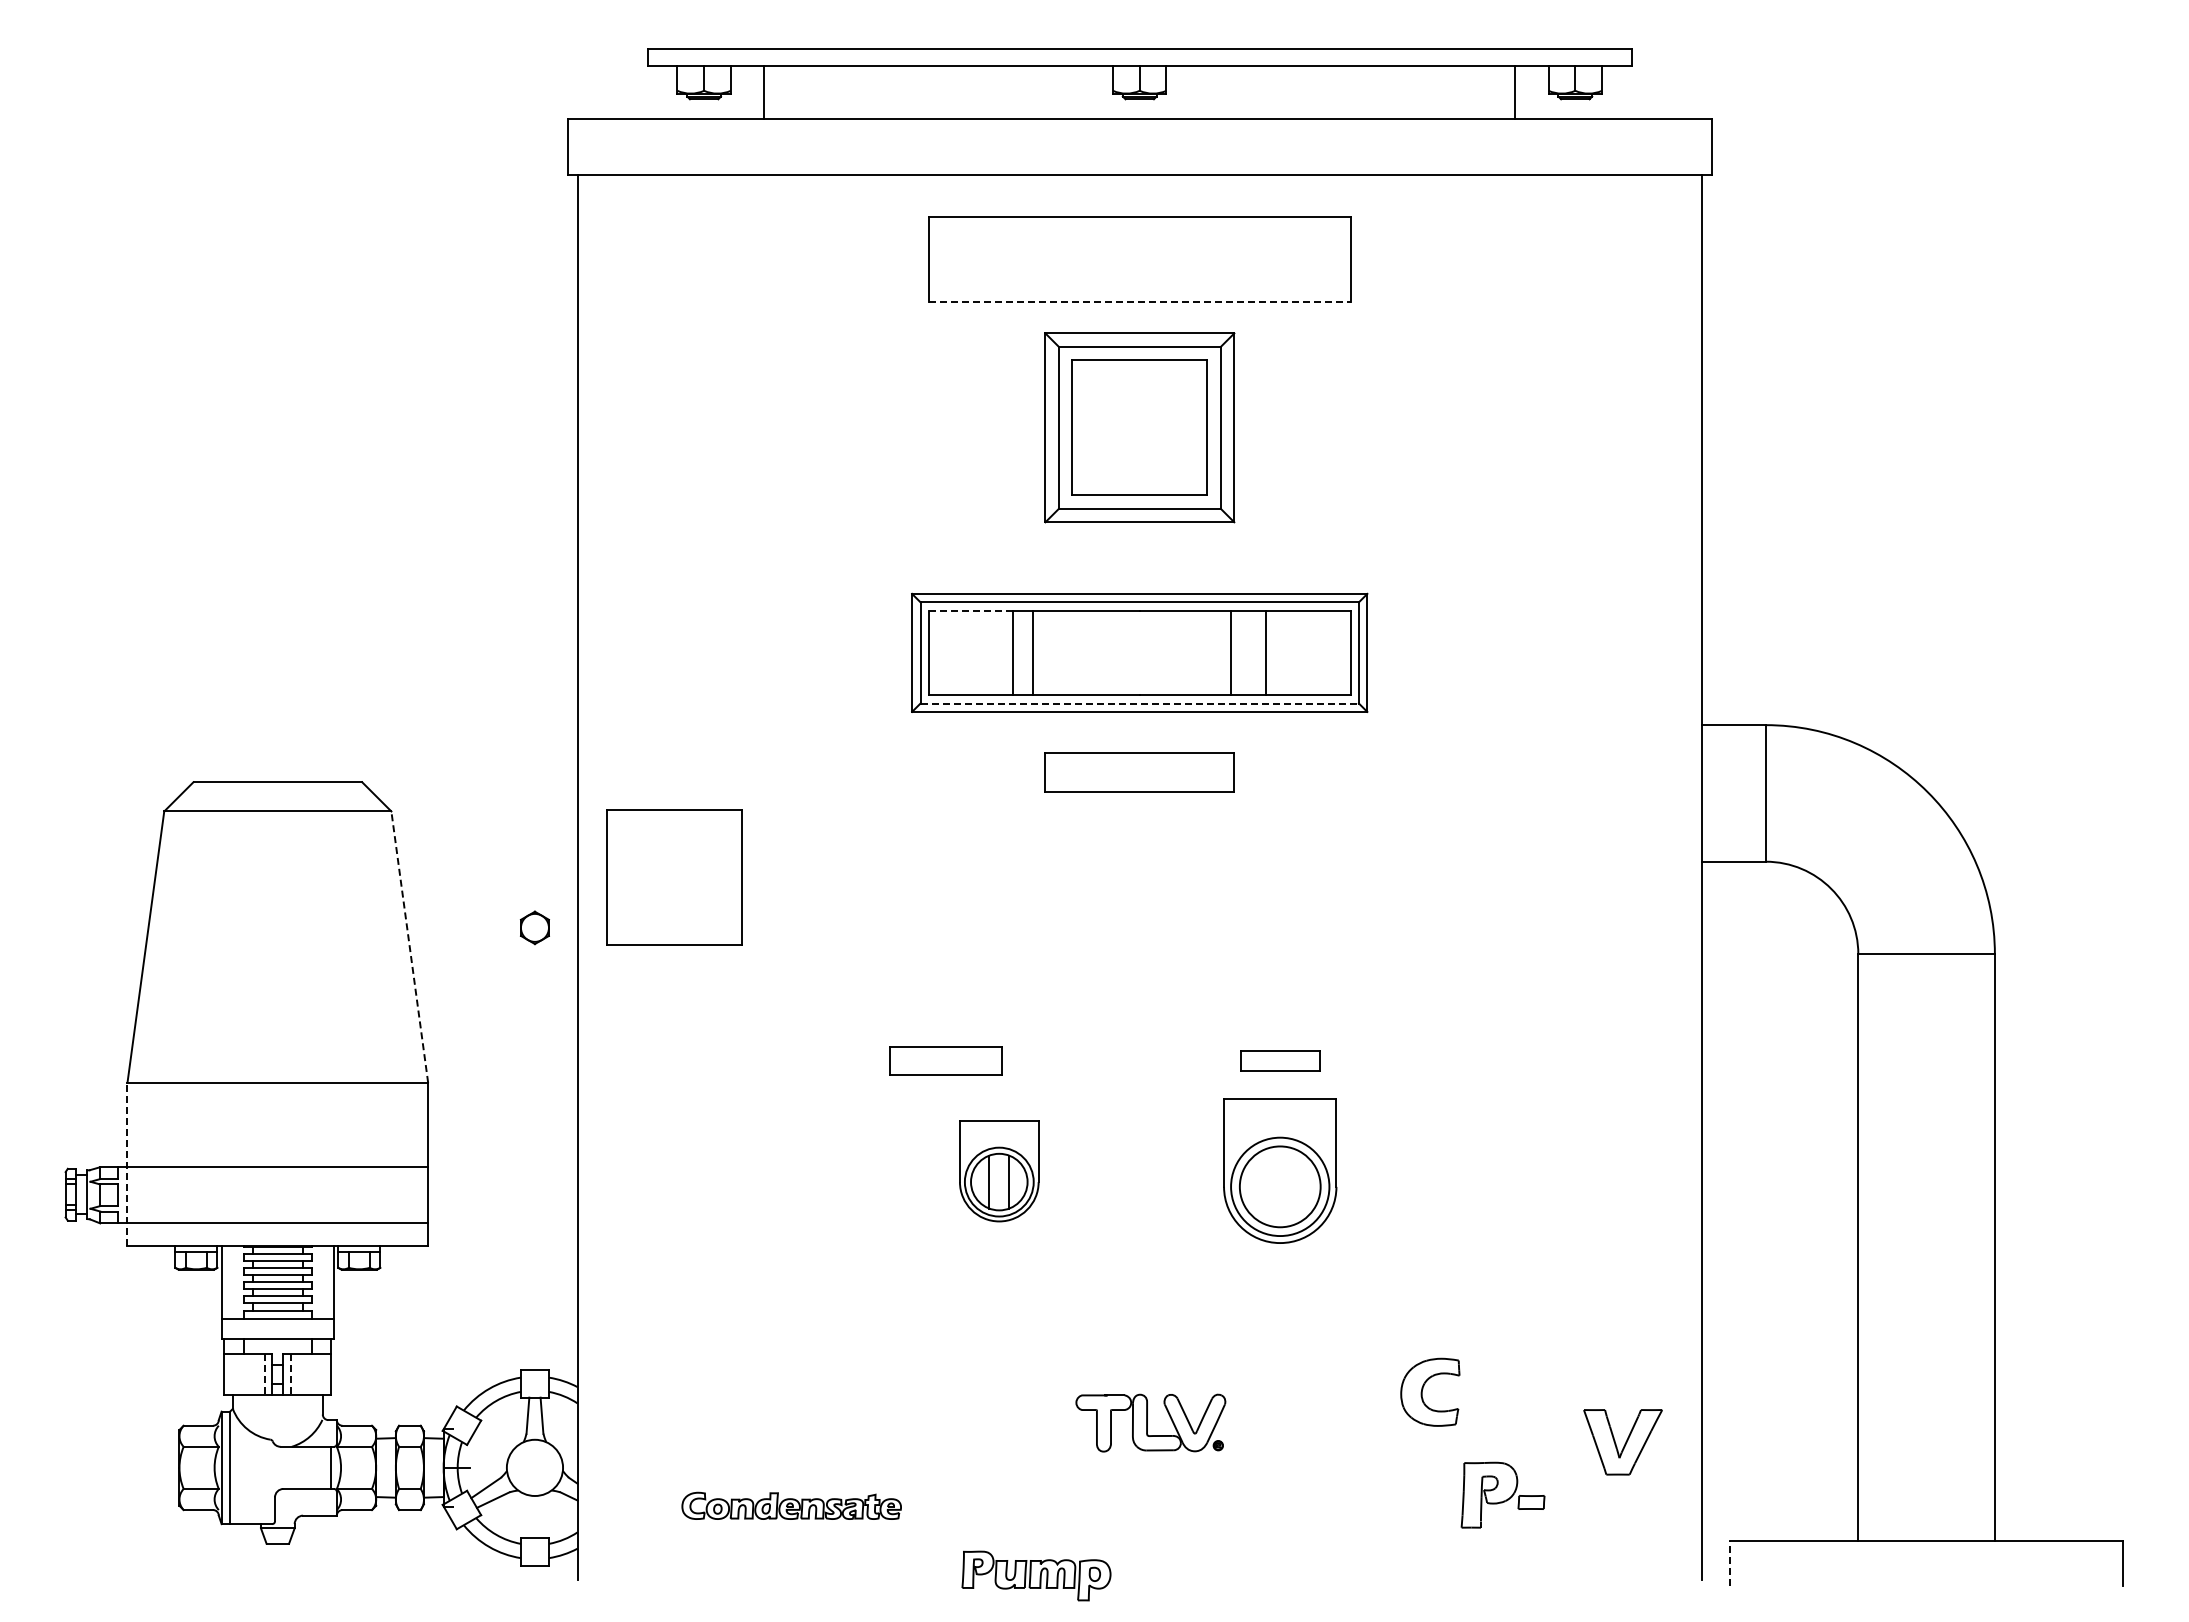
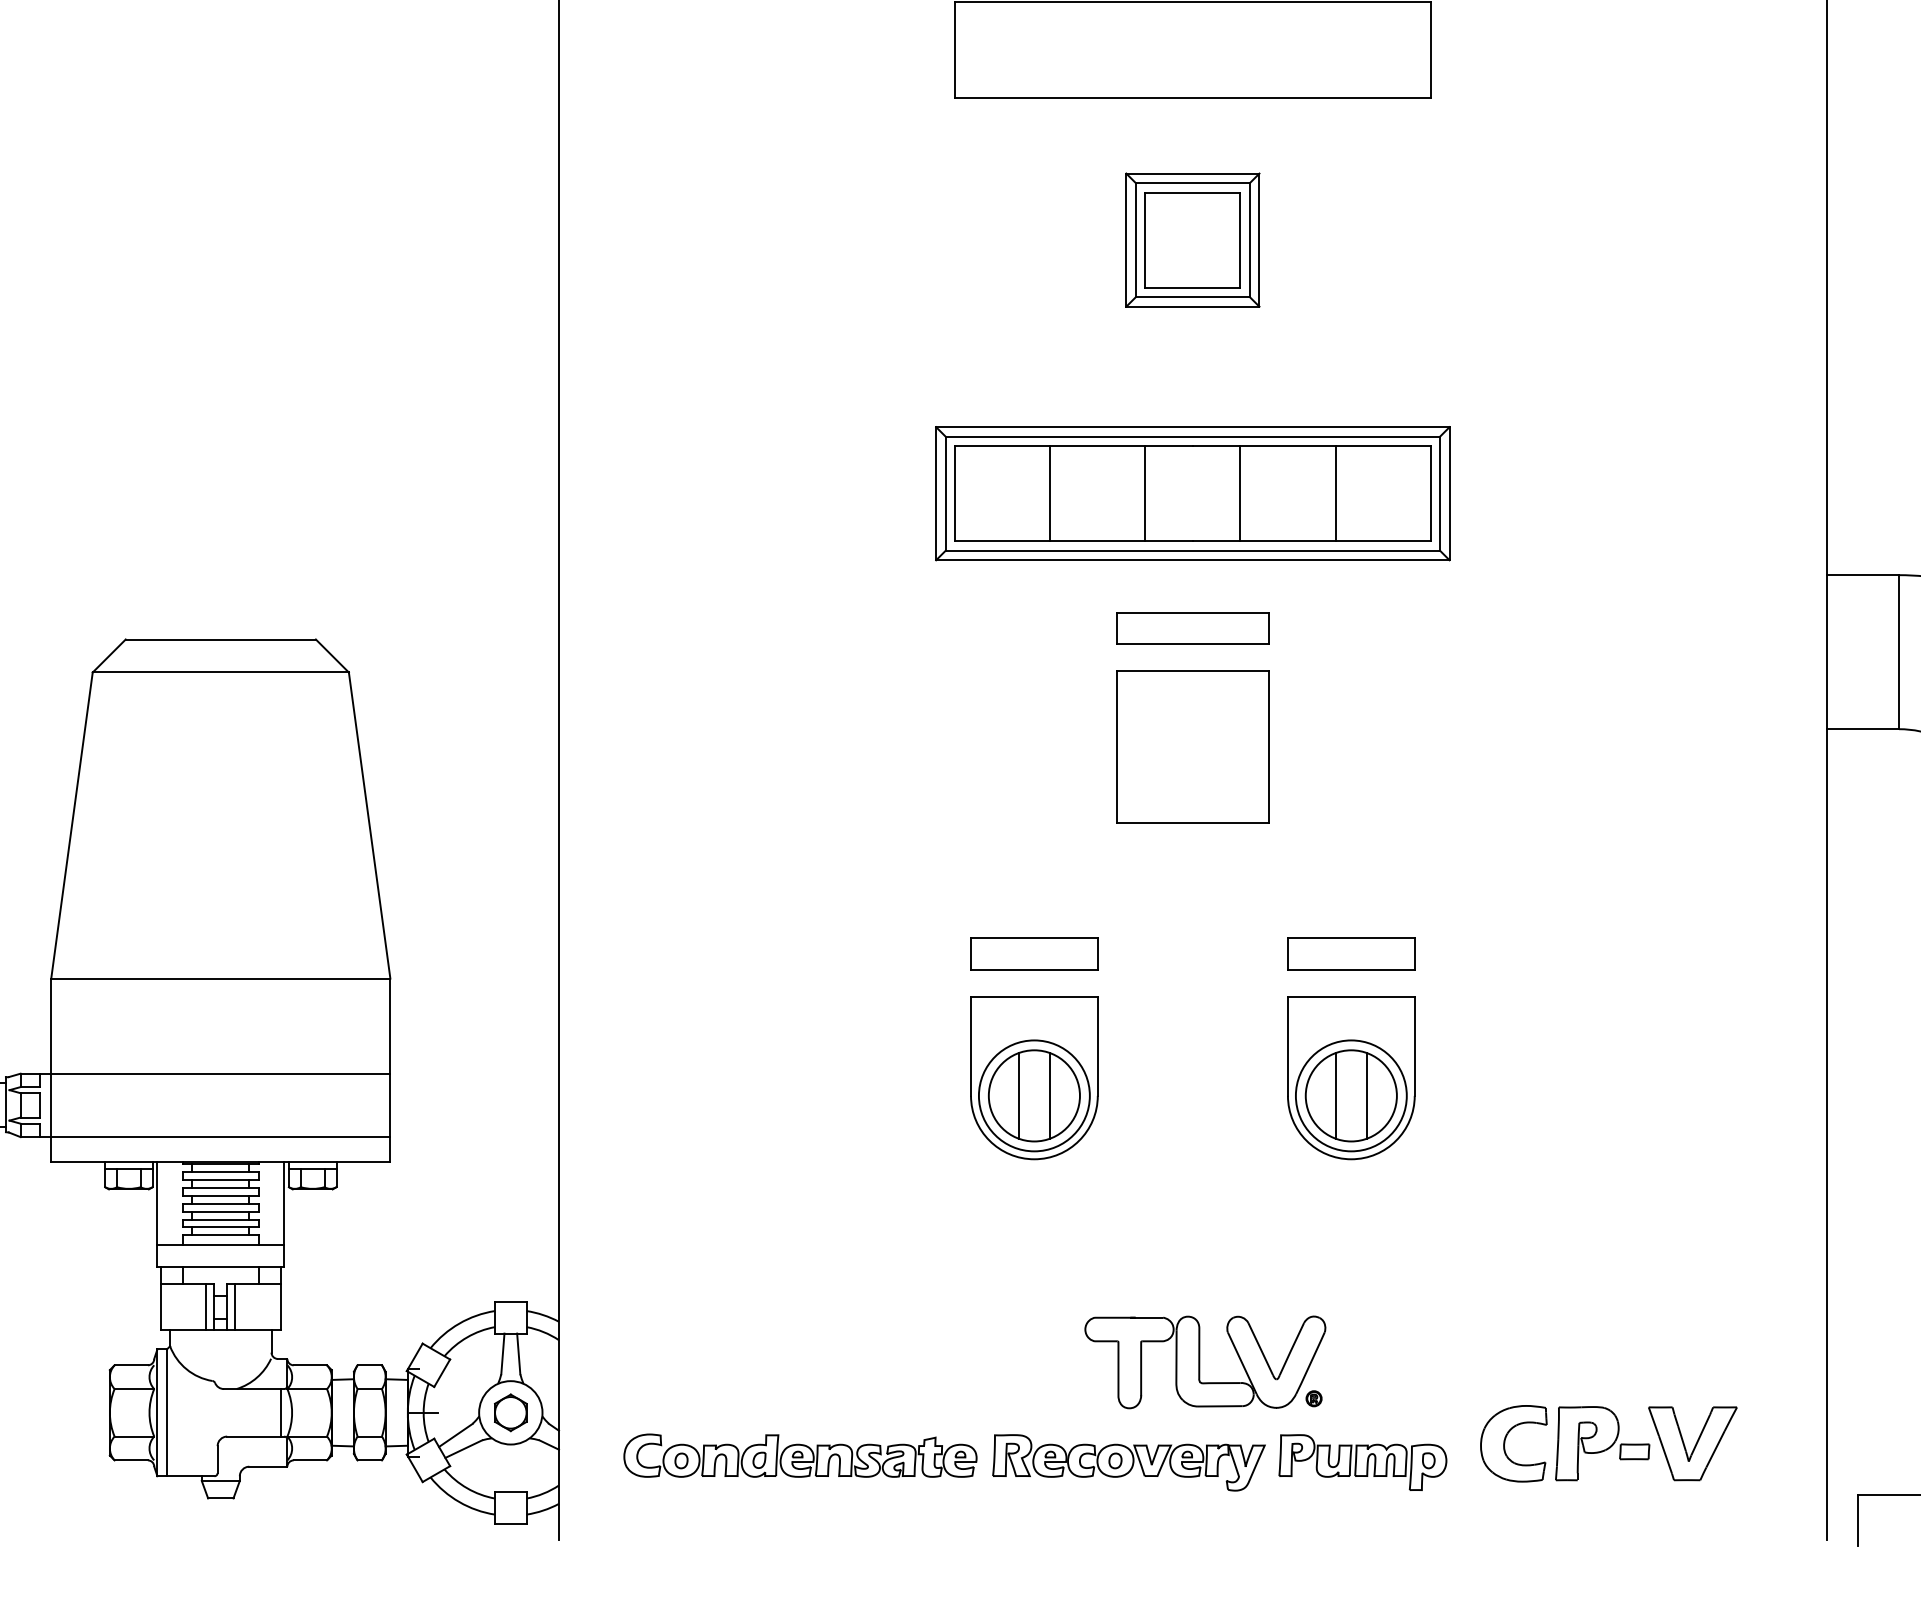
line: (1139, 301) -> (1192, 97), dashed -> solid
part: (1139, 428) -> (1192, 240), size x0.62
line: (971, 610) -> (1003, 445), dashed -> solid
line: (1032, 652) -> (1145, 493), moved
line: (1230, 652) -> (1239, 493), moved
line: (1140, 703) -> (1193, 550), dashed -> solid
part: (1139, 771) -> (1192, 627), size x0.71
part: (674, 877) -> (1192, 746), moved
part: (534, 927) -> (510, 1412), moved
line: (409, 947) -> (369, 825), dashed -> solid
part: (945, 1060) -> (1033, 953), moved
part: (1279, 1060) -> (1350, 953), size x1.43
line: (127, 1163) -> (51, 1069), dashed -> solid
part: (999, 1170) -> (1034, 1077), size x1.43
line: (1266, 1186) -> (1335, 1095), added
line: (1294, 1186) -> (1367, 1095), added
line: (265, 1374) -> (206, 1307), dashed -> solid
line: (290, 1374) -> (235, 1307), dashed -> solid
part: (1423, 1389) -> (1506, 1440), moved
part: (1150, 1422) -> (1205, 1361), size x1.43
part: (1622, 1442) -> (1692, 1443), moved
part: (791, 1505) -> (800, 1455), size x1.43
part: (1082, 1511) -> (1128, 1462), added
line: (1729, 1562) -> (1858, 1519), dashed -> solid
part: (1036, 1575) -> (1362, 1462), moved

